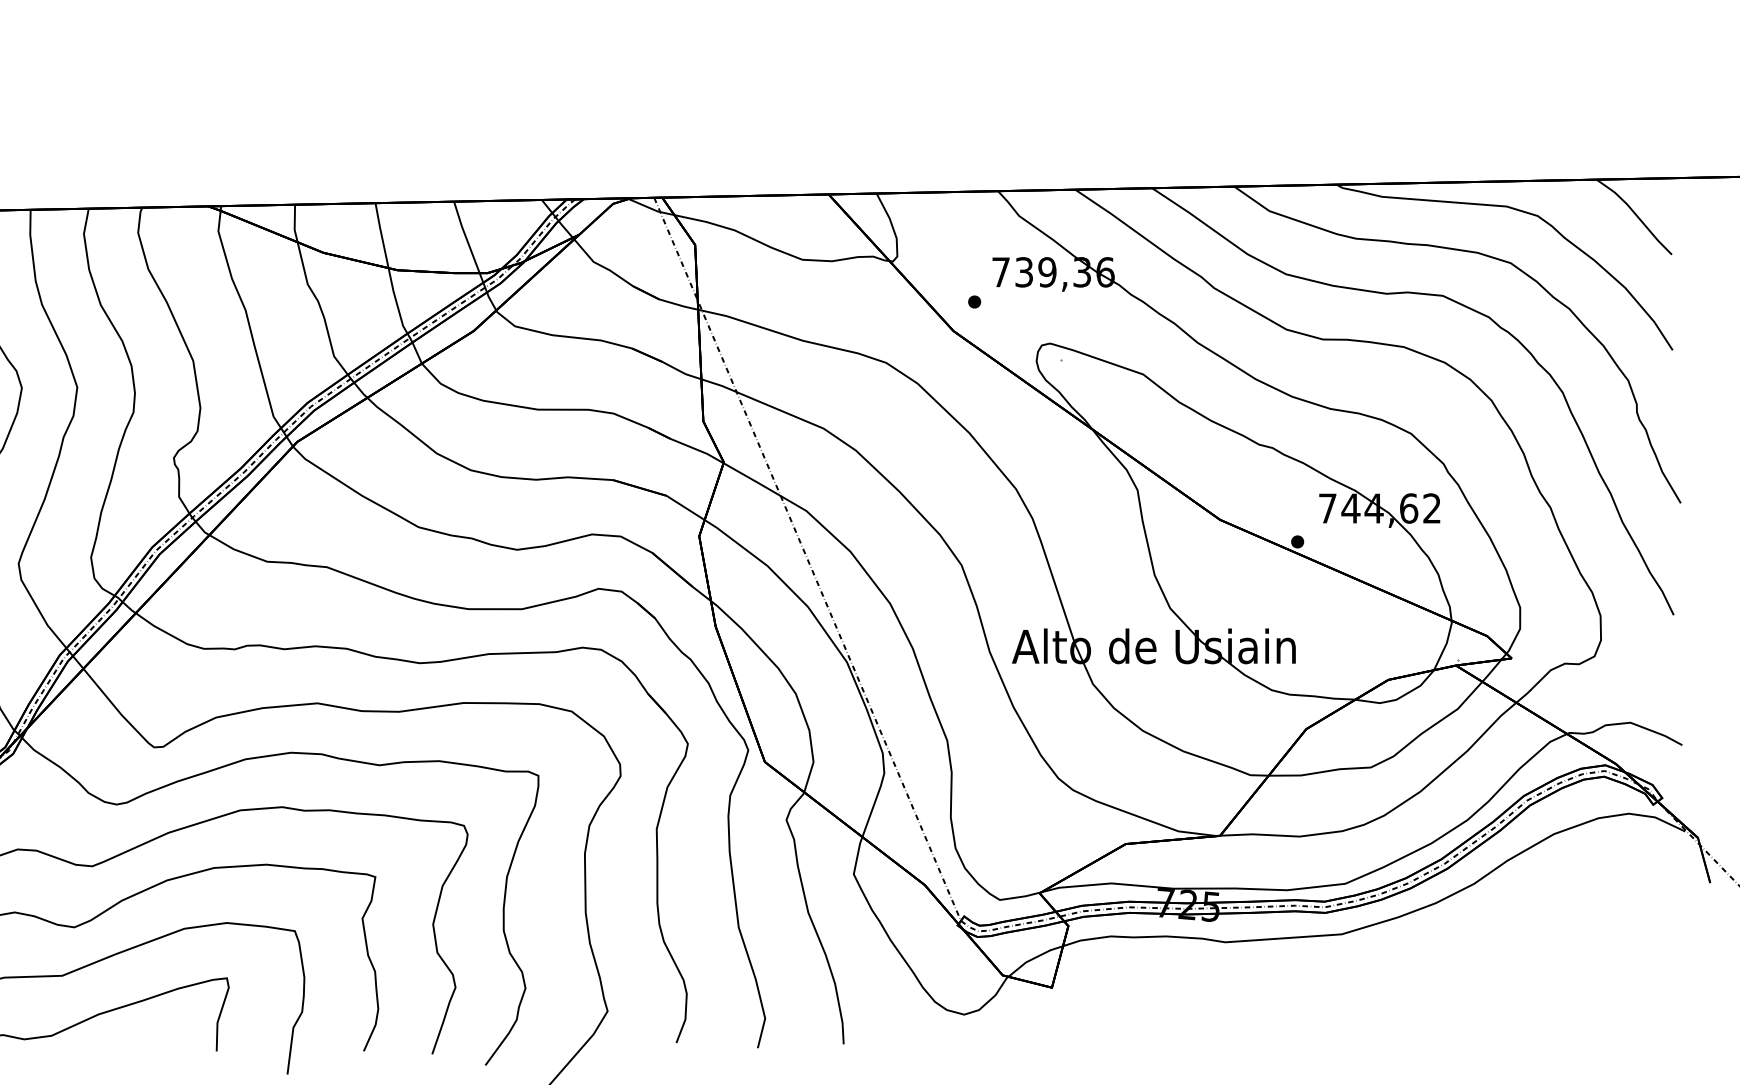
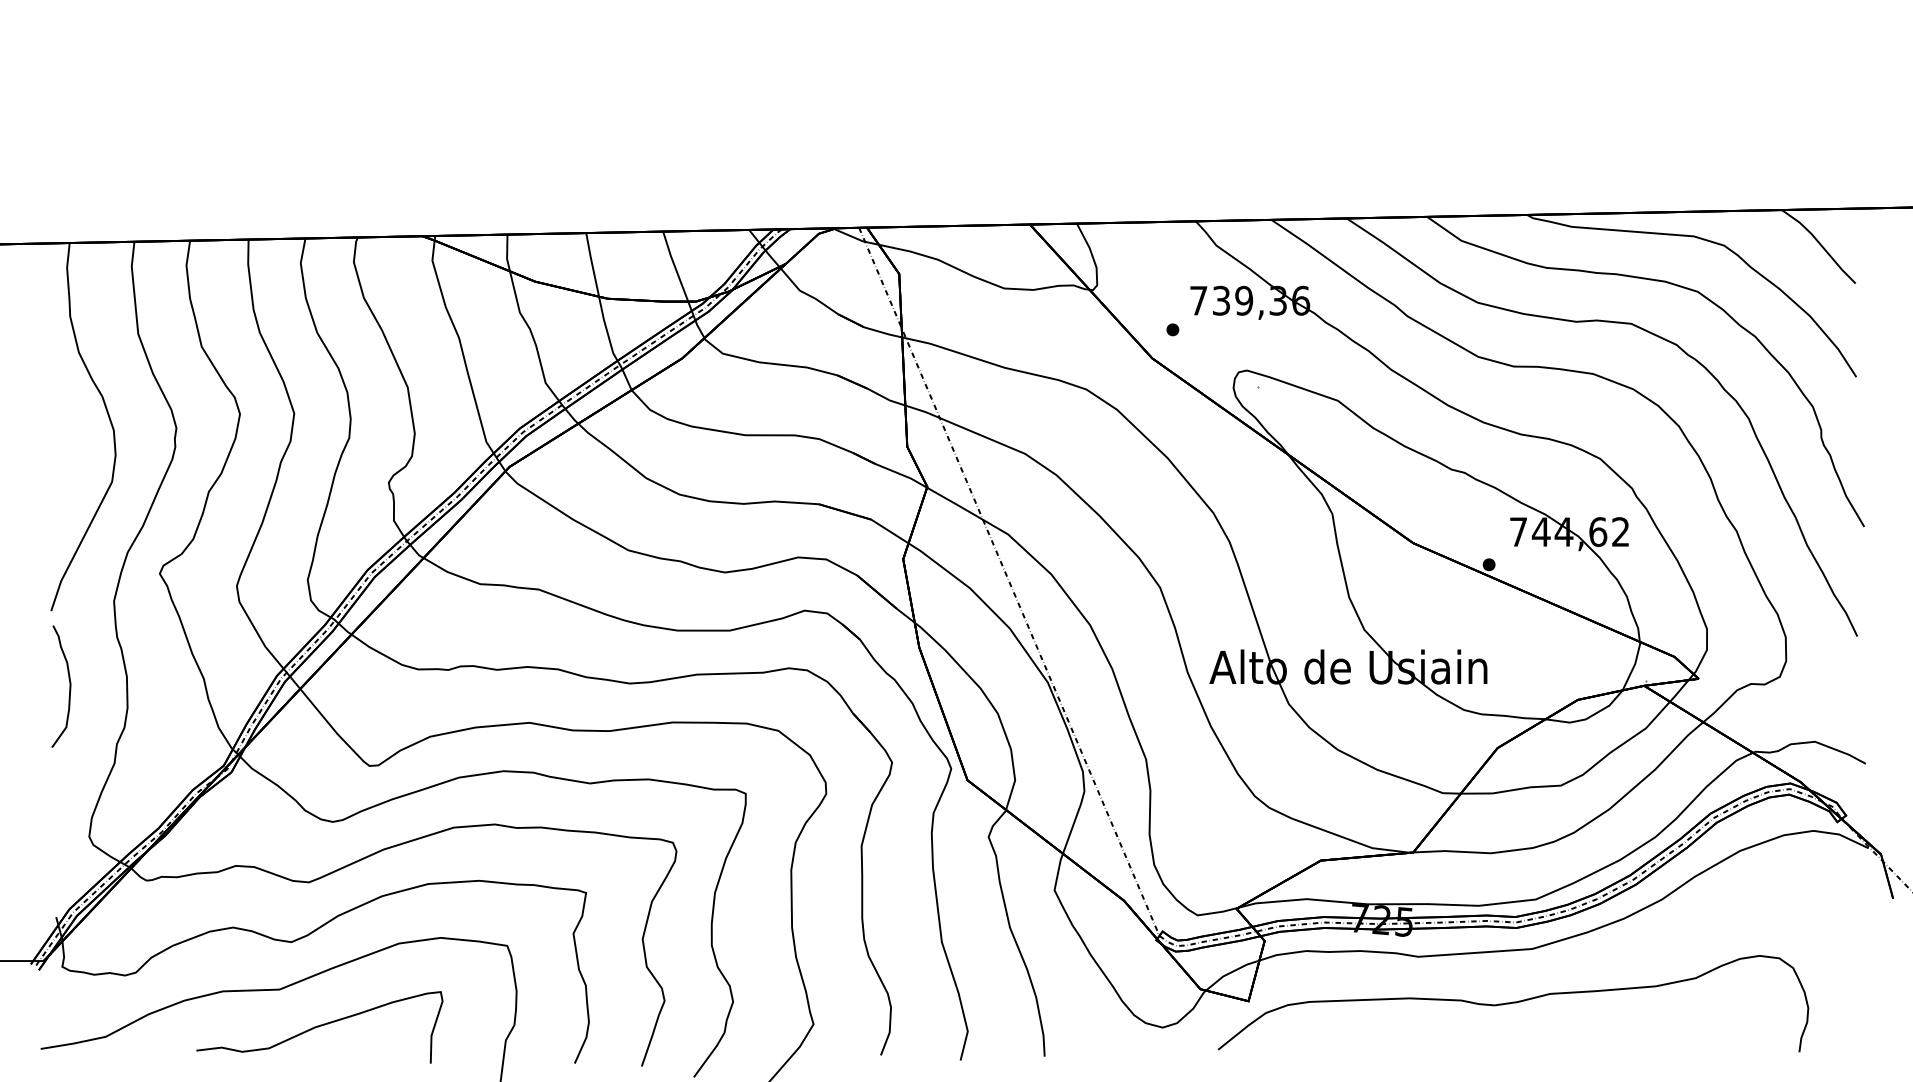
curve: (1322, 990) -> (1513, 1003), added

